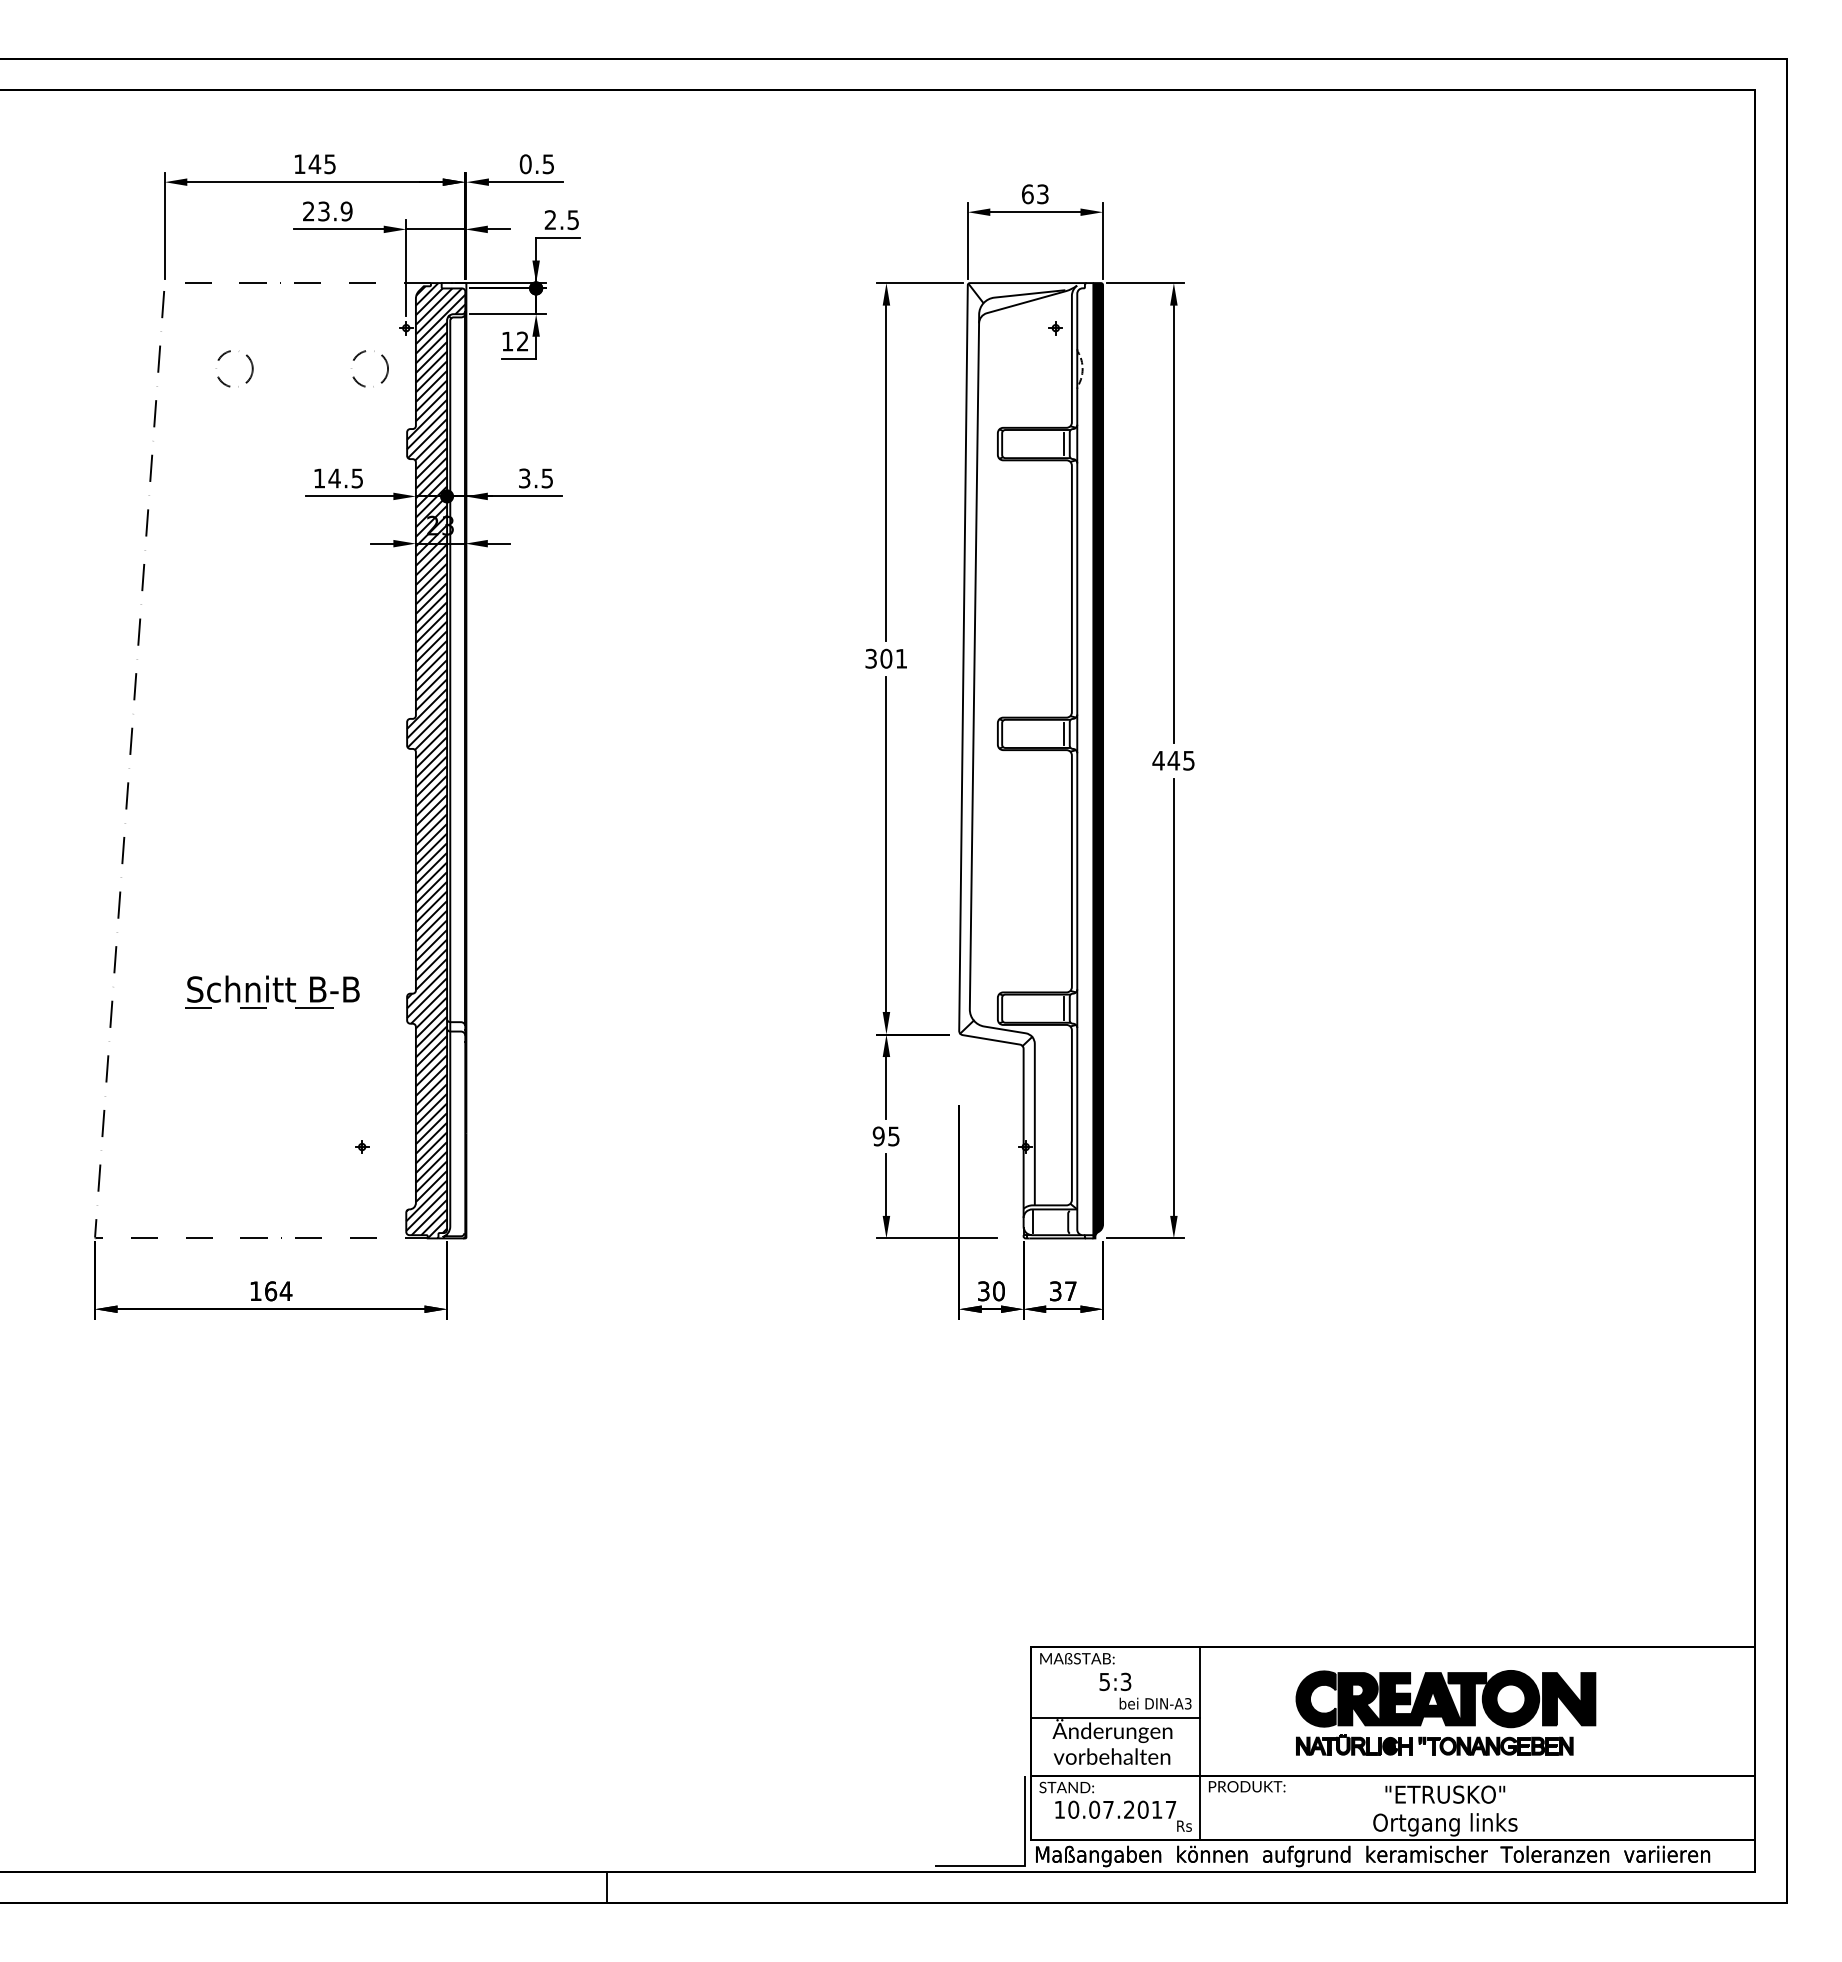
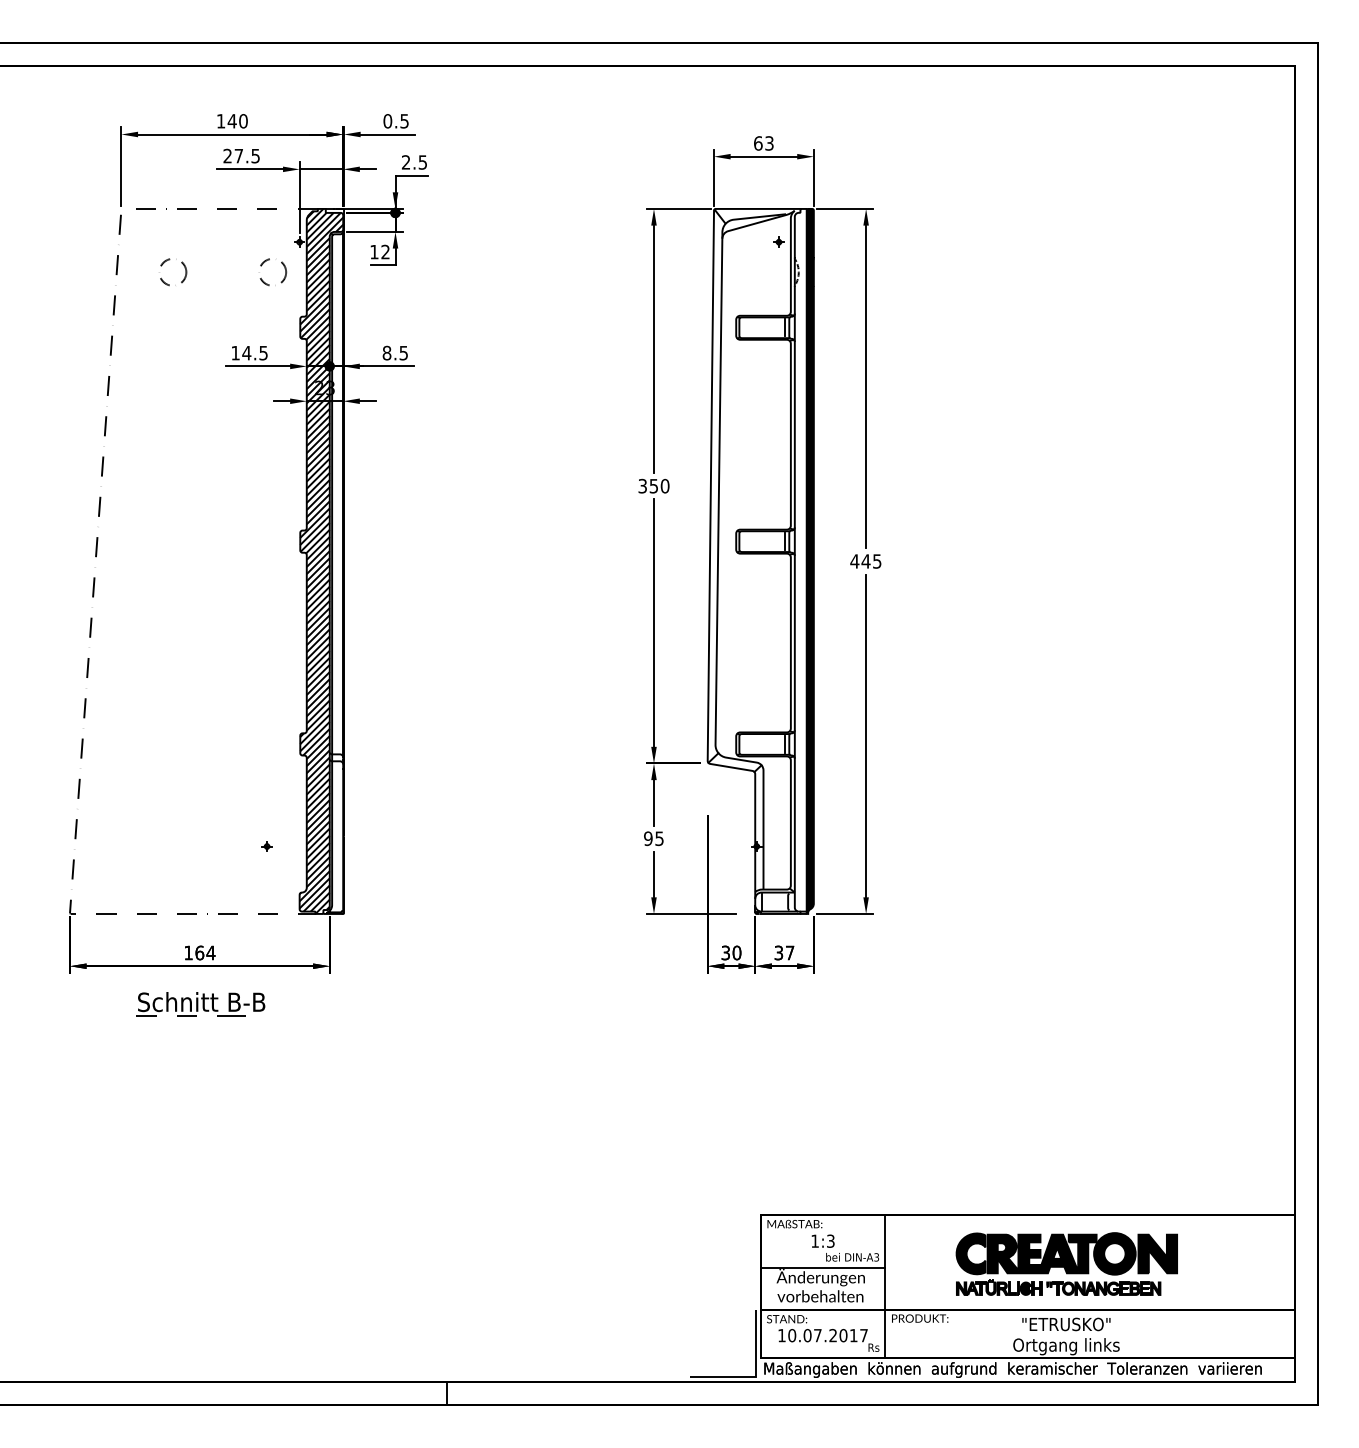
text: (330, 164) -> (243, 121), 145 -> 140
text: (334, 210) -> (246, 155), 23.9 -> 27.5
text: (523, 477) -> (386, 352), 3.5 -> 8.5
text: (893, 657) -> (659, 485), 301 -> 350
part: (271, 992) -> (200, 1004), moved
text: (1103, 1680) -> (814, 1240), 5:3 -> 1:3

